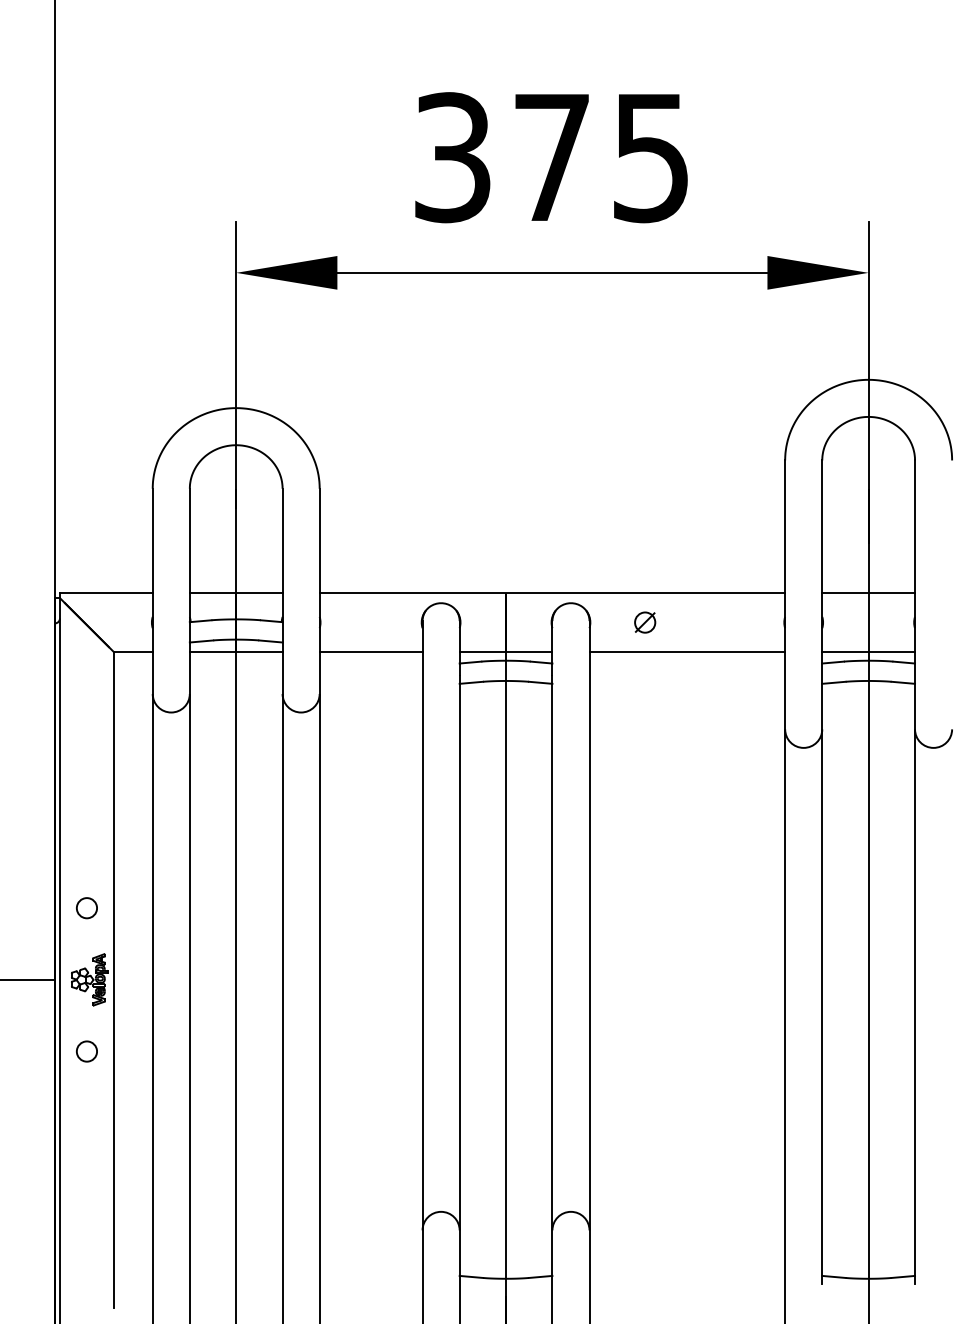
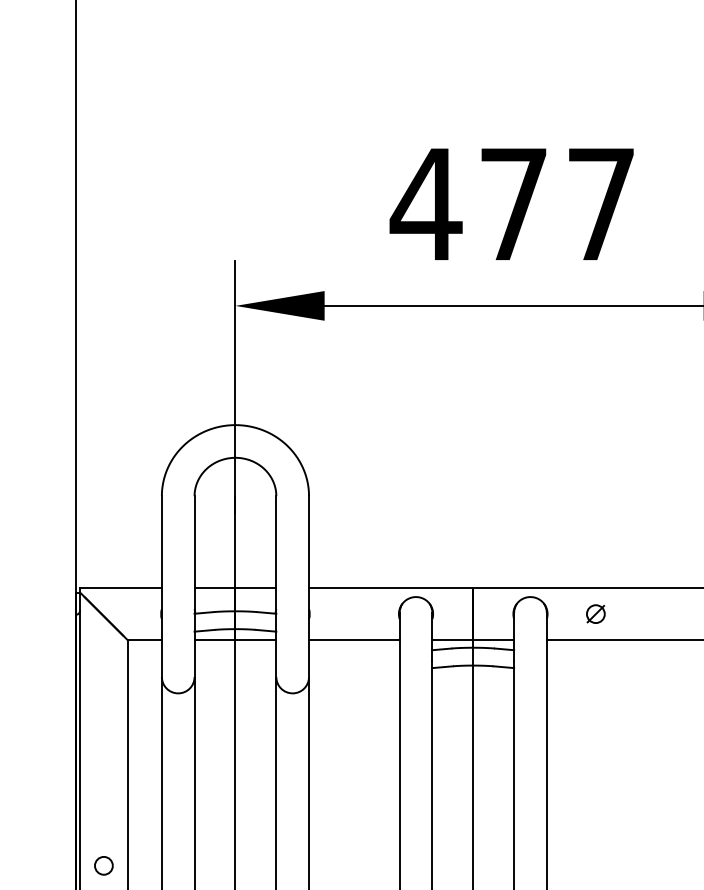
text: (549, 157) -> (511, 204), 375 -> 477

